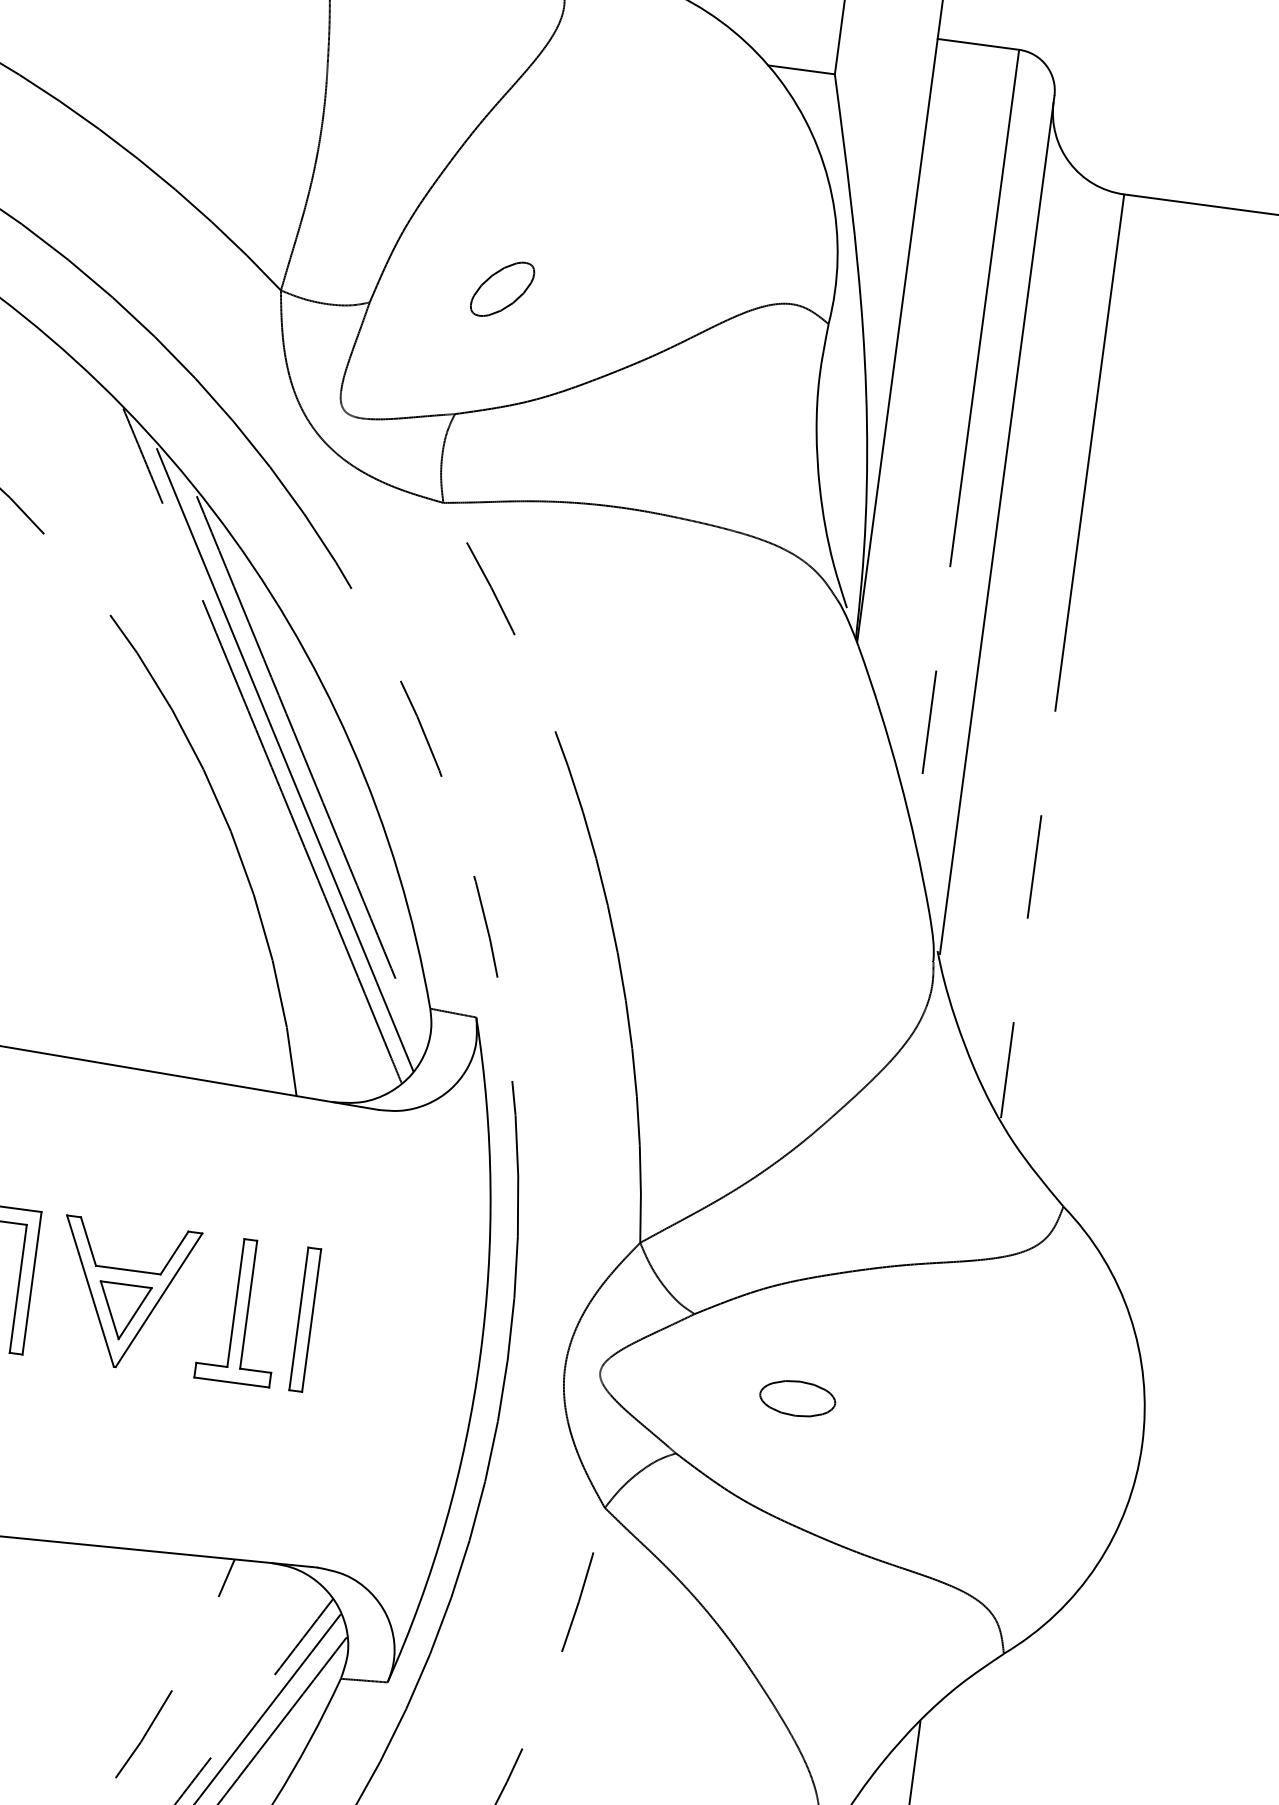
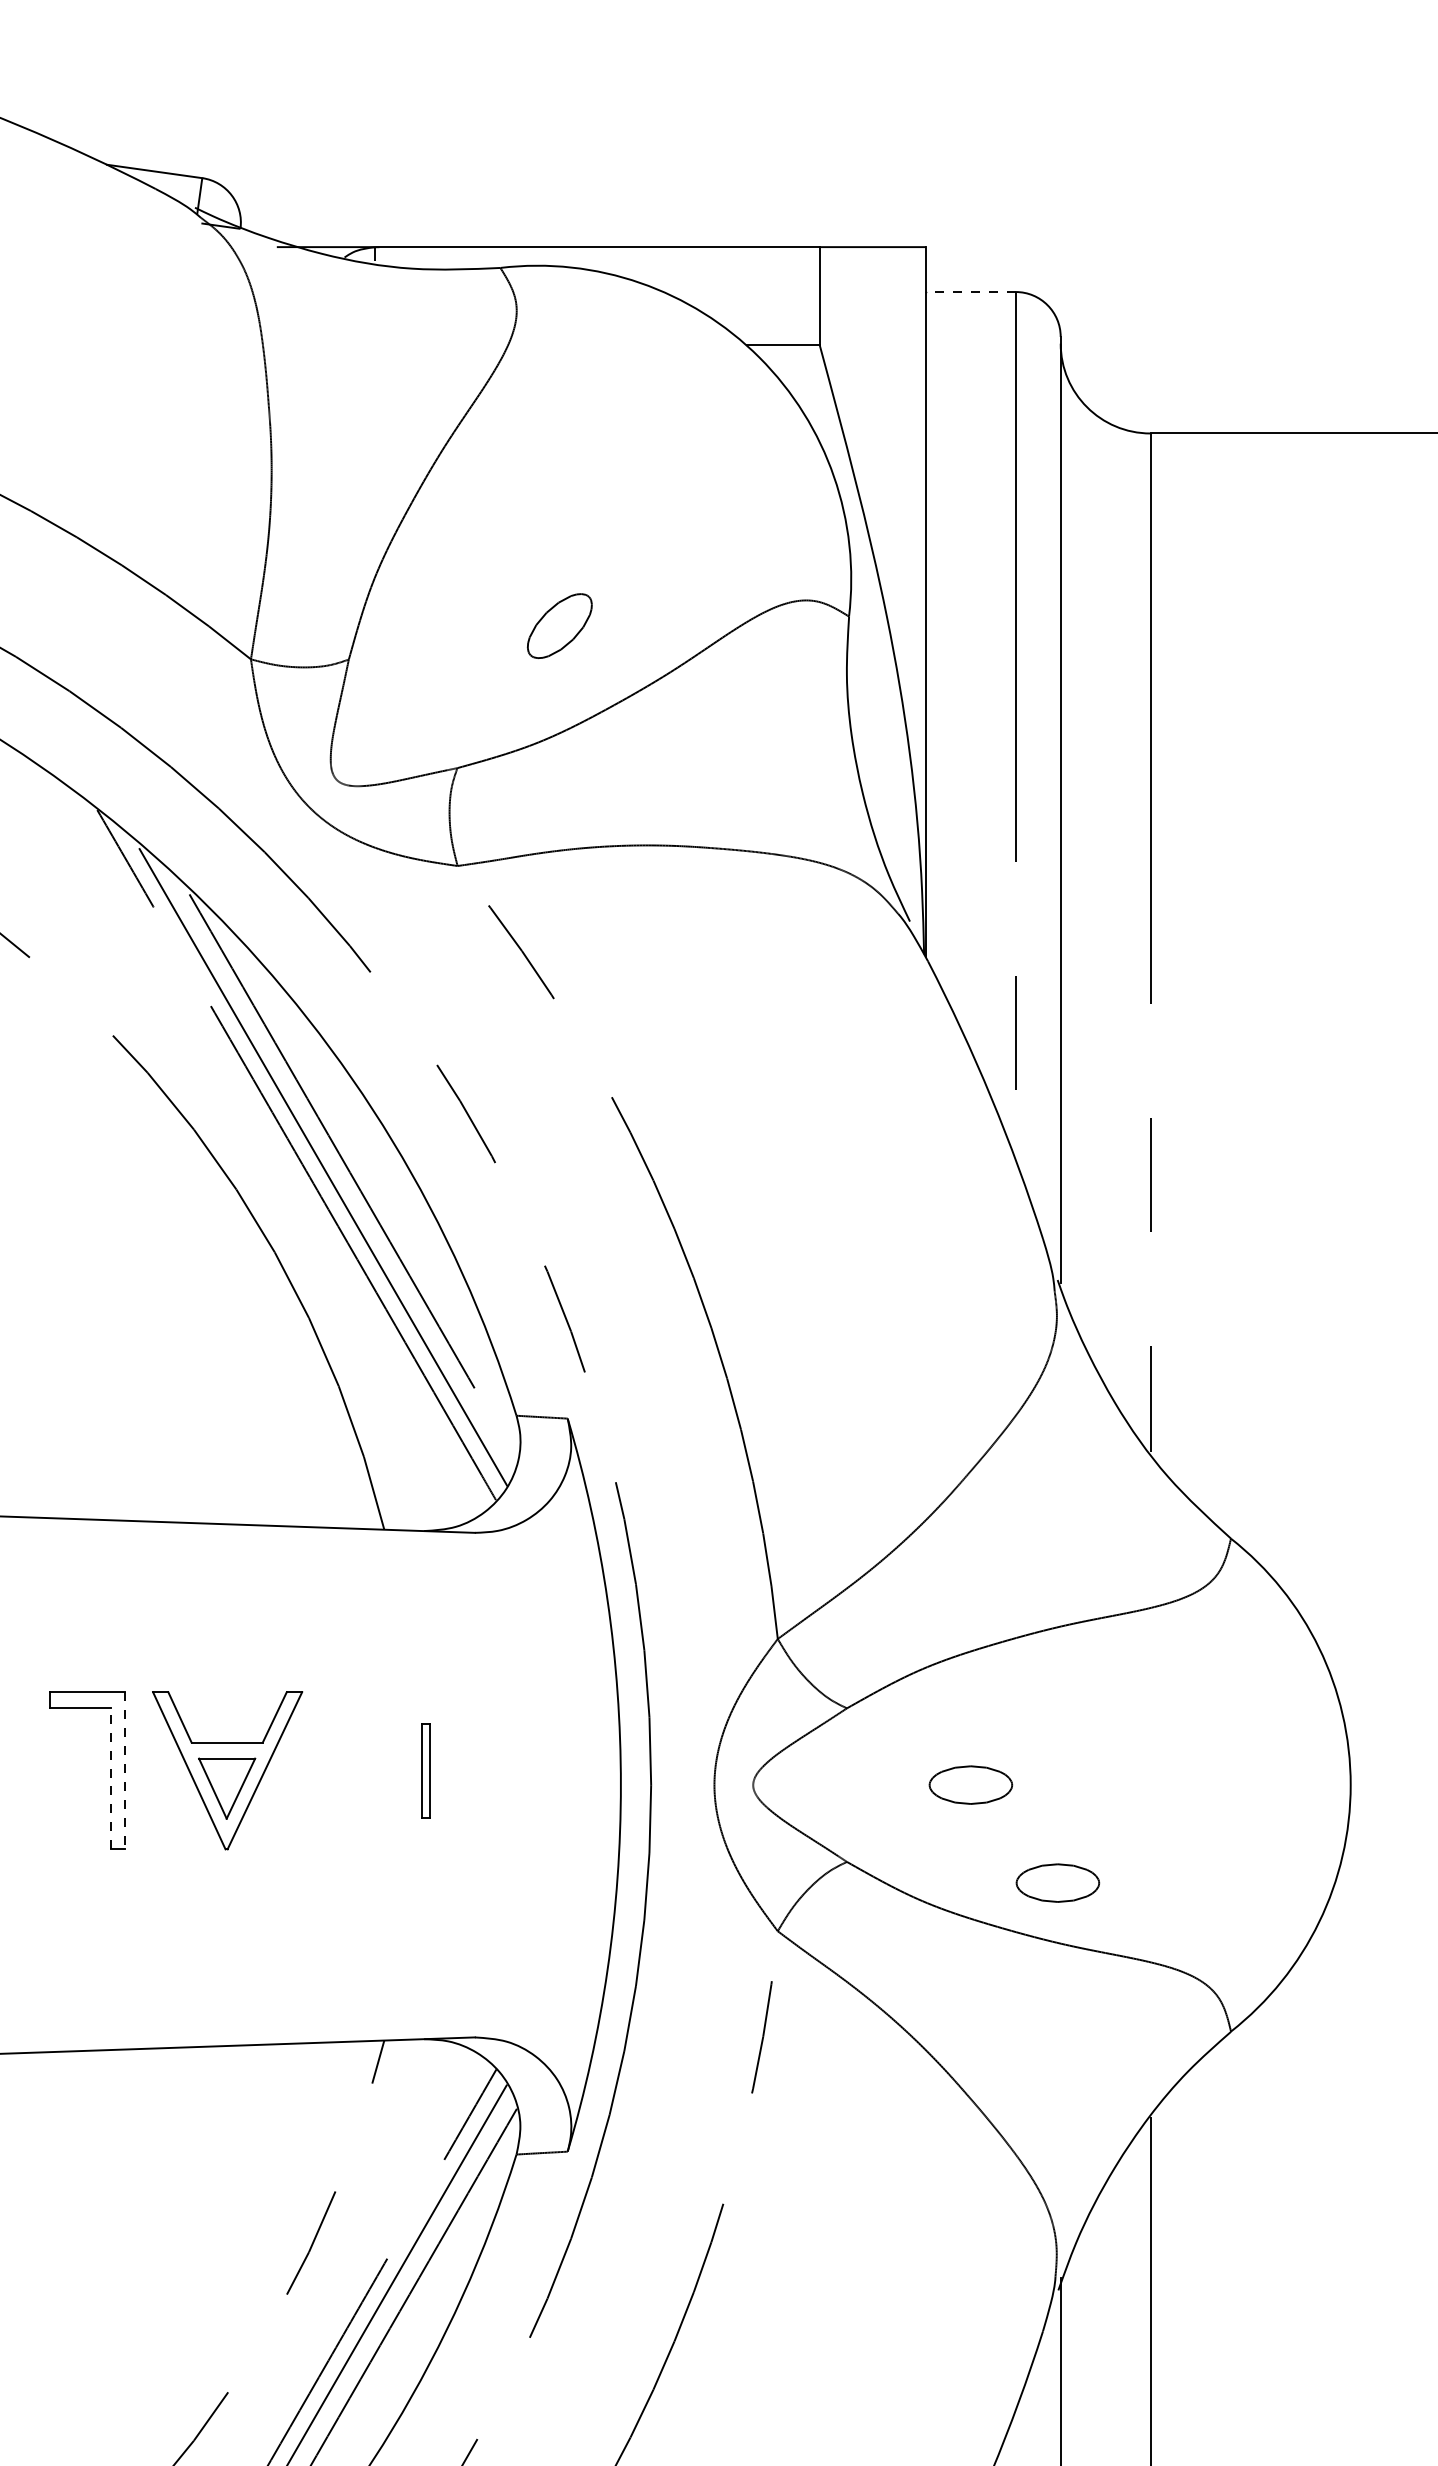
line: (978, 44) -> (970, 292), solid -> dashed
part: (502, 288) -> (559, 625), moved
line: (31, 1283) -> (124, 1770), solid -> dashed
line: (18, 1288) -> (110, 1778), solid -> dashed
part: (241, 1310) -> (355, 1770), removed
part: (304, 1319) -> (425, 1770), size x0.6
part: (864, 1497) -> (1057, 1882), added

